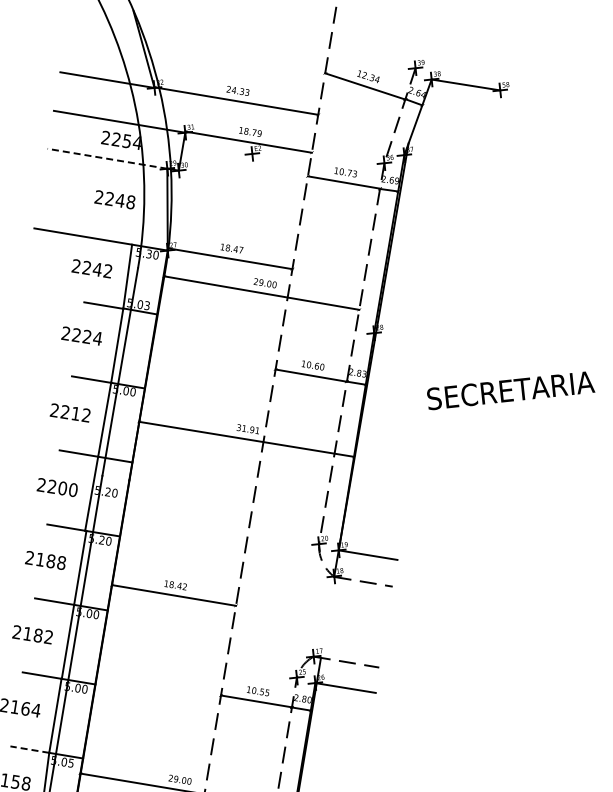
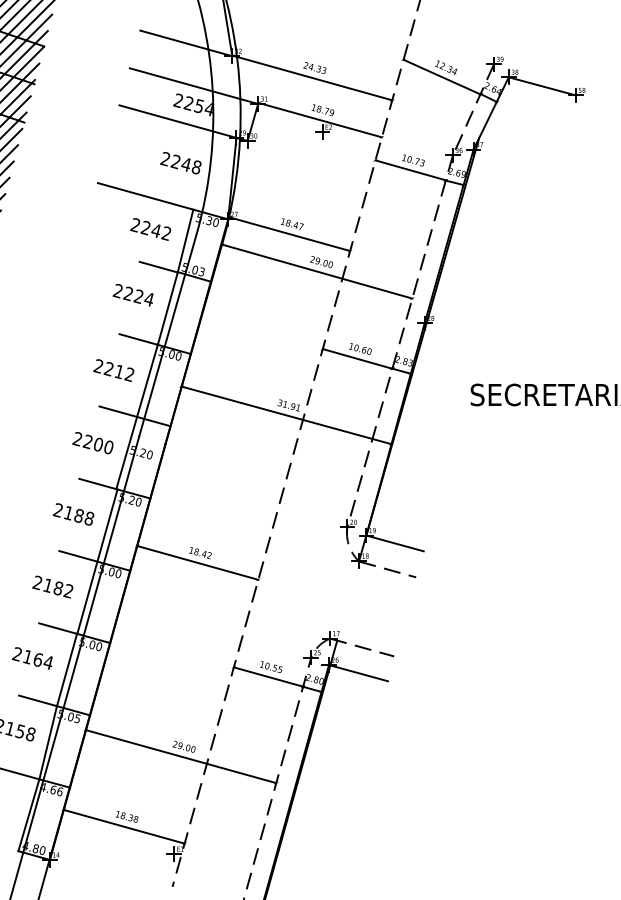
line: (107, 158) -> (178, 121), dashed -> solid
line: (30, 749) -> (38, 700), dashed -> solid

